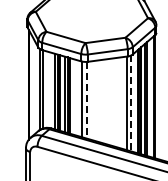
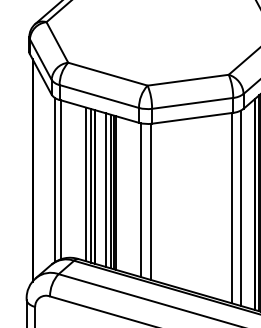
line: (87, 100) -> (151, 202), dashed -> solid
line: (131, 103) -> (240, 208), dashed -> solid

